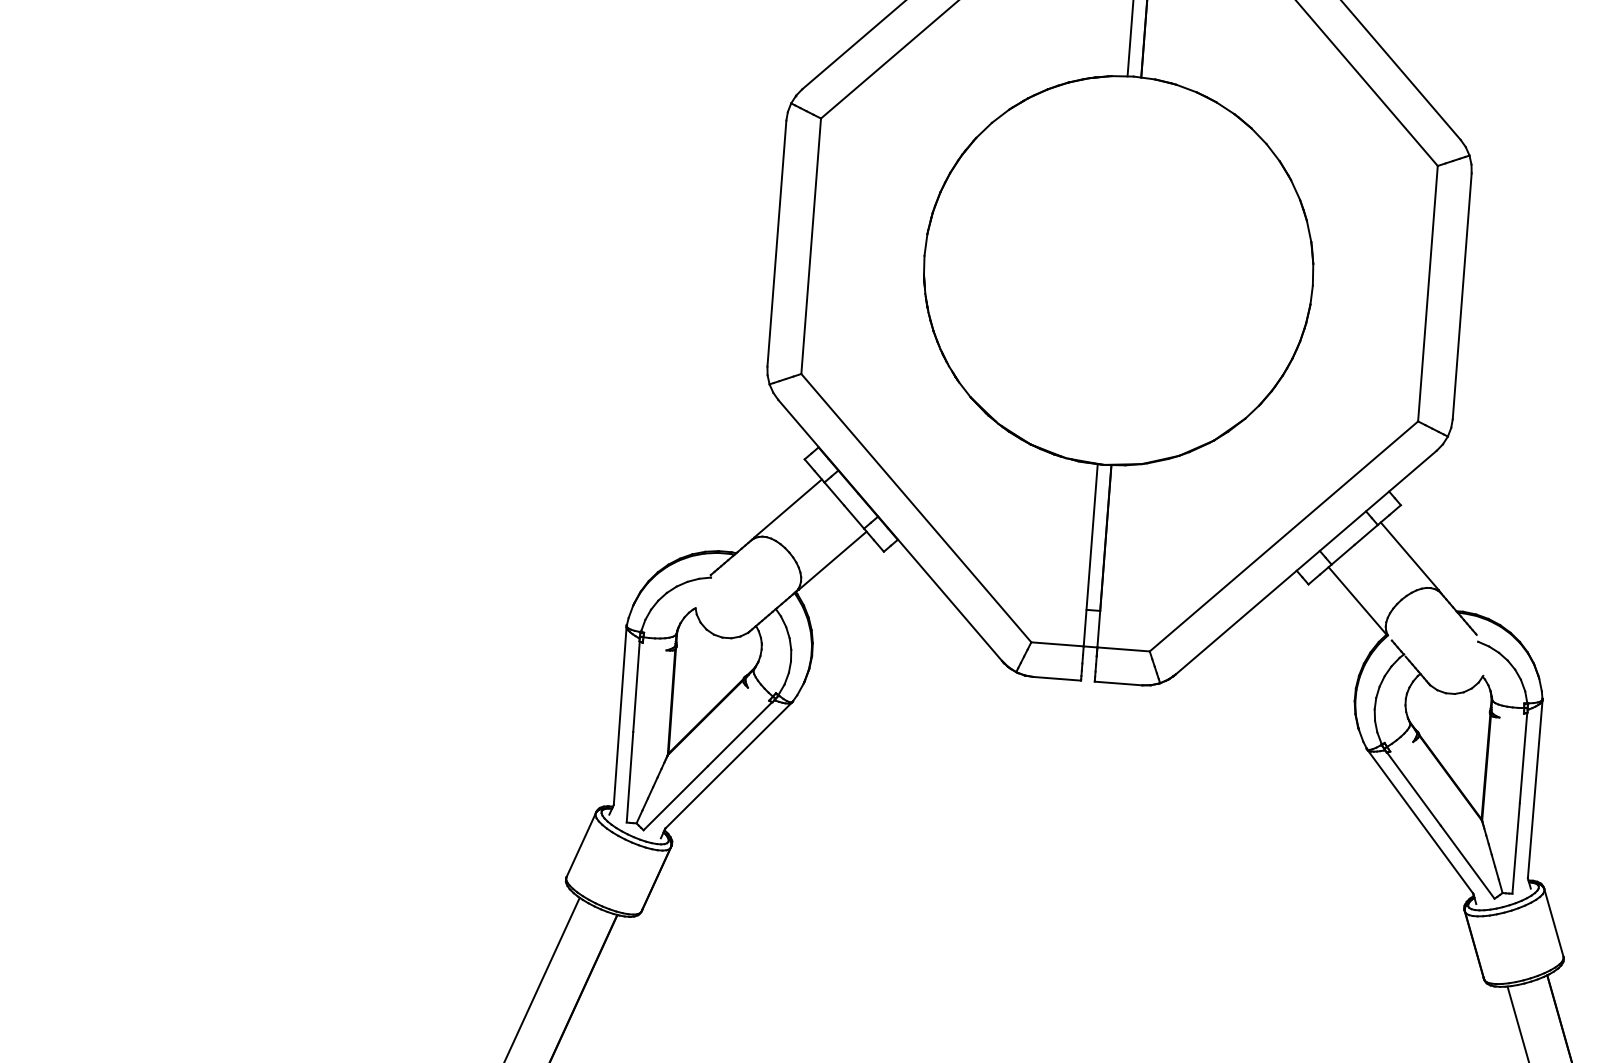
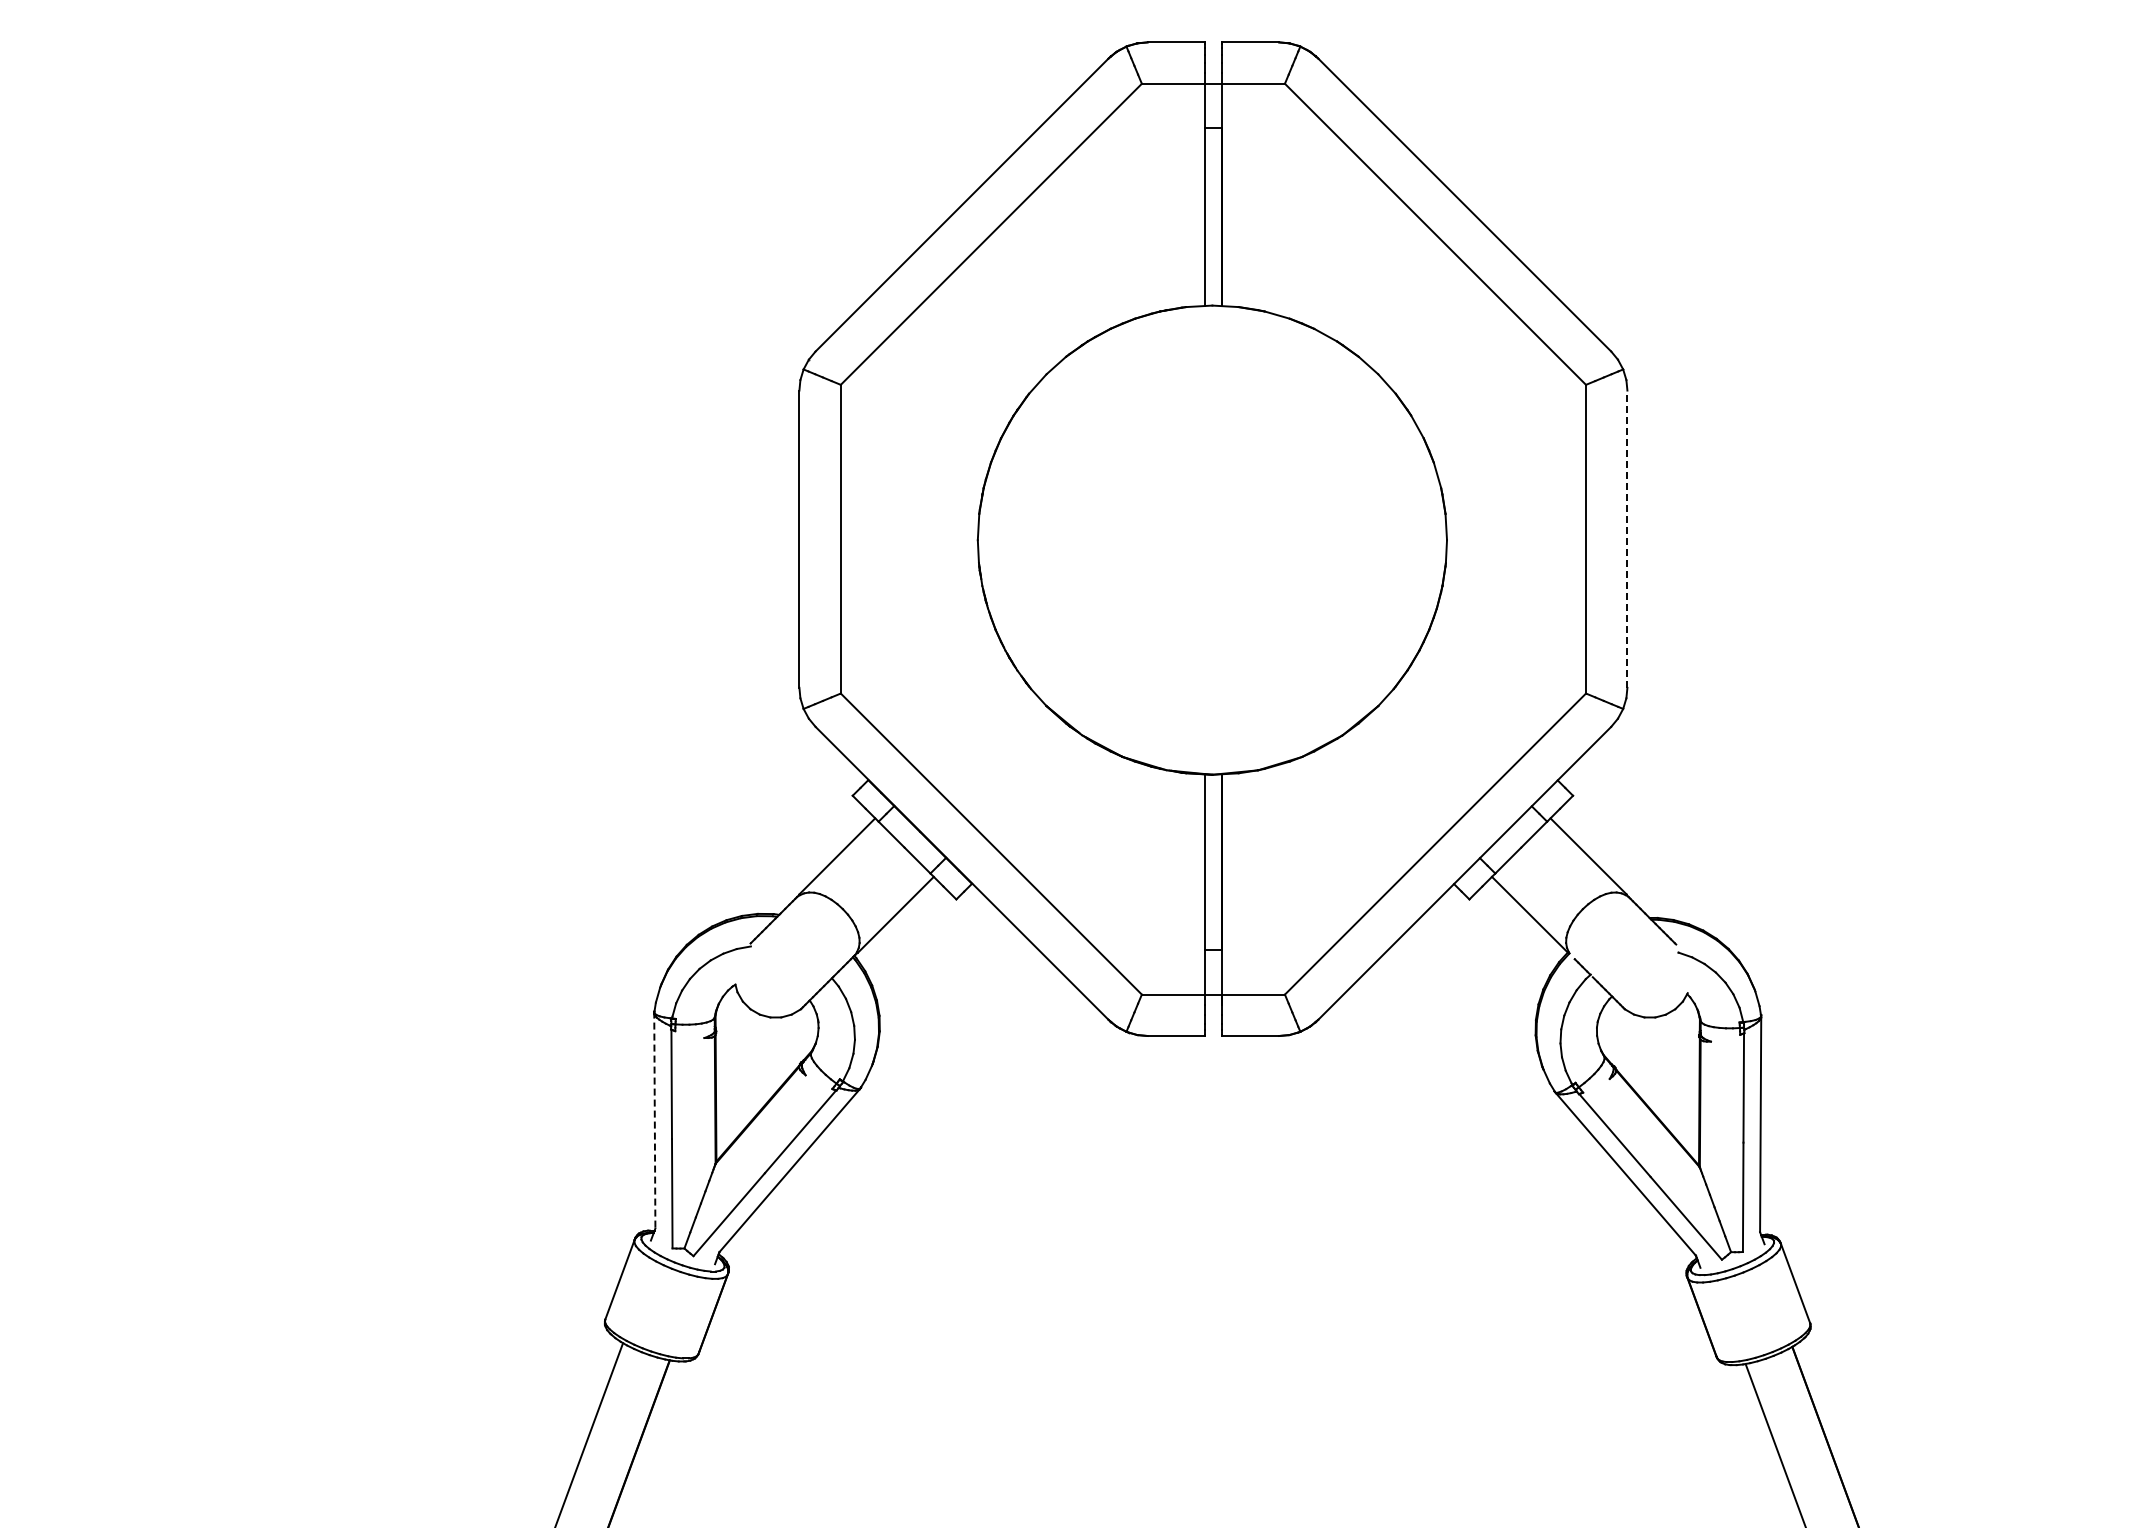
line: (1462, 296) -> (1627, 539), solid -> dashed
line: (619, 715) -> (654, 1120), solid -> dashed

